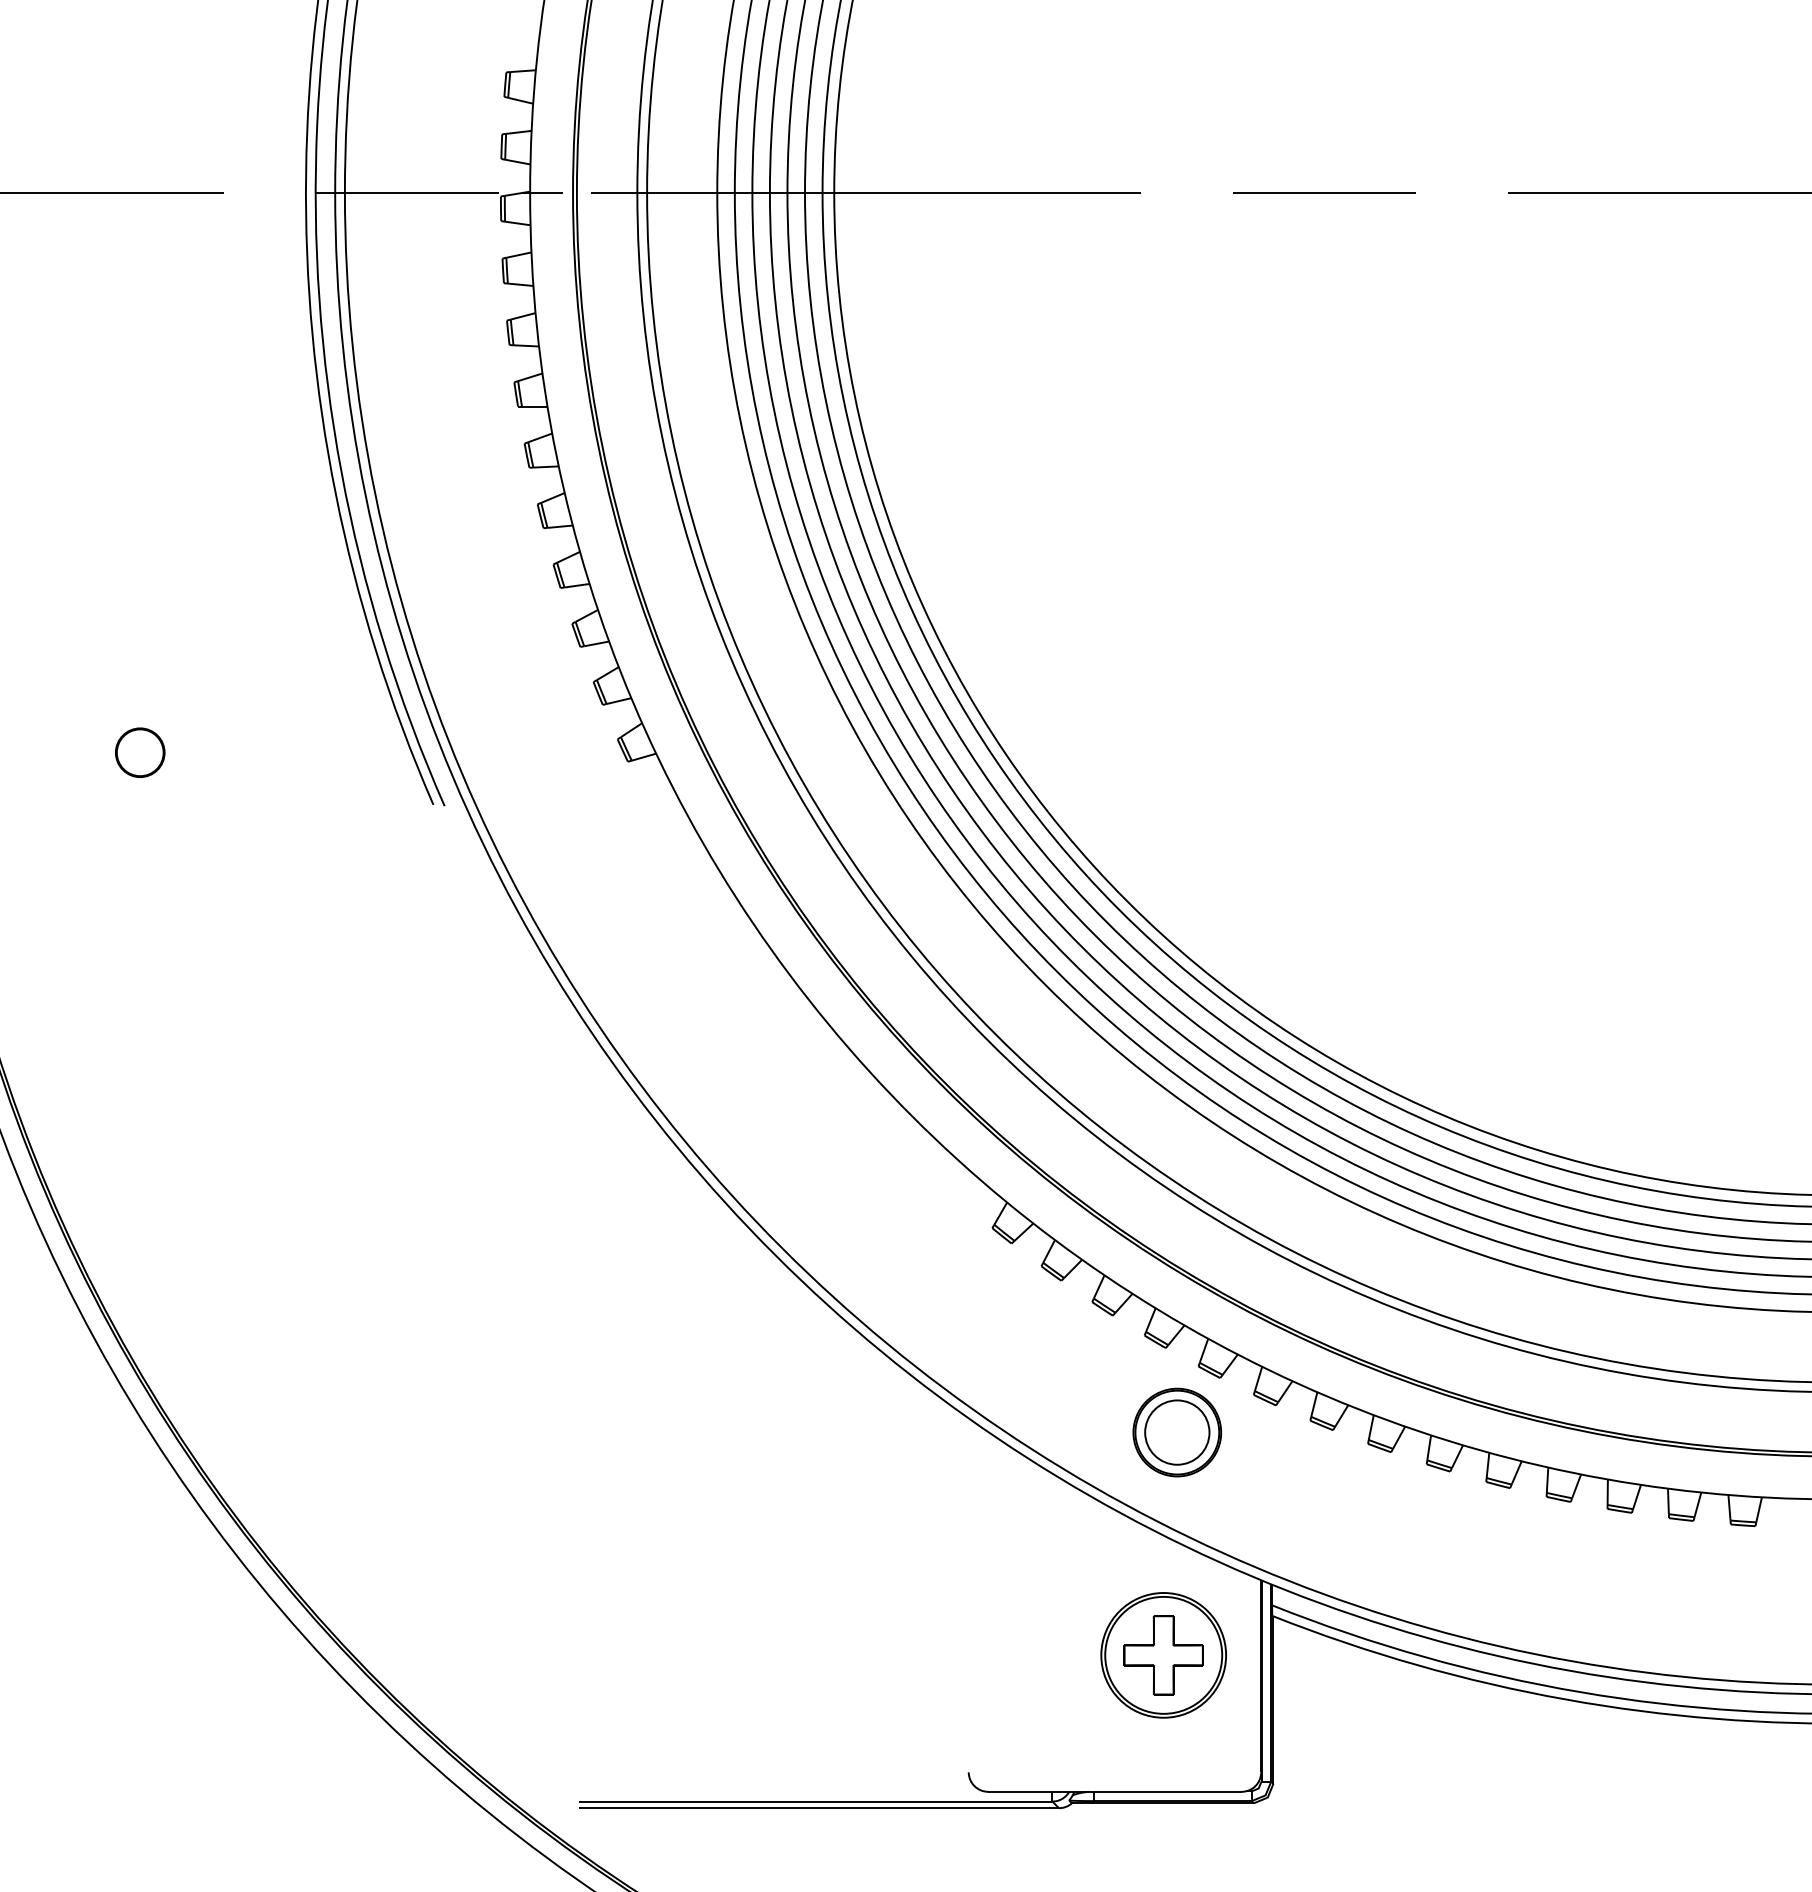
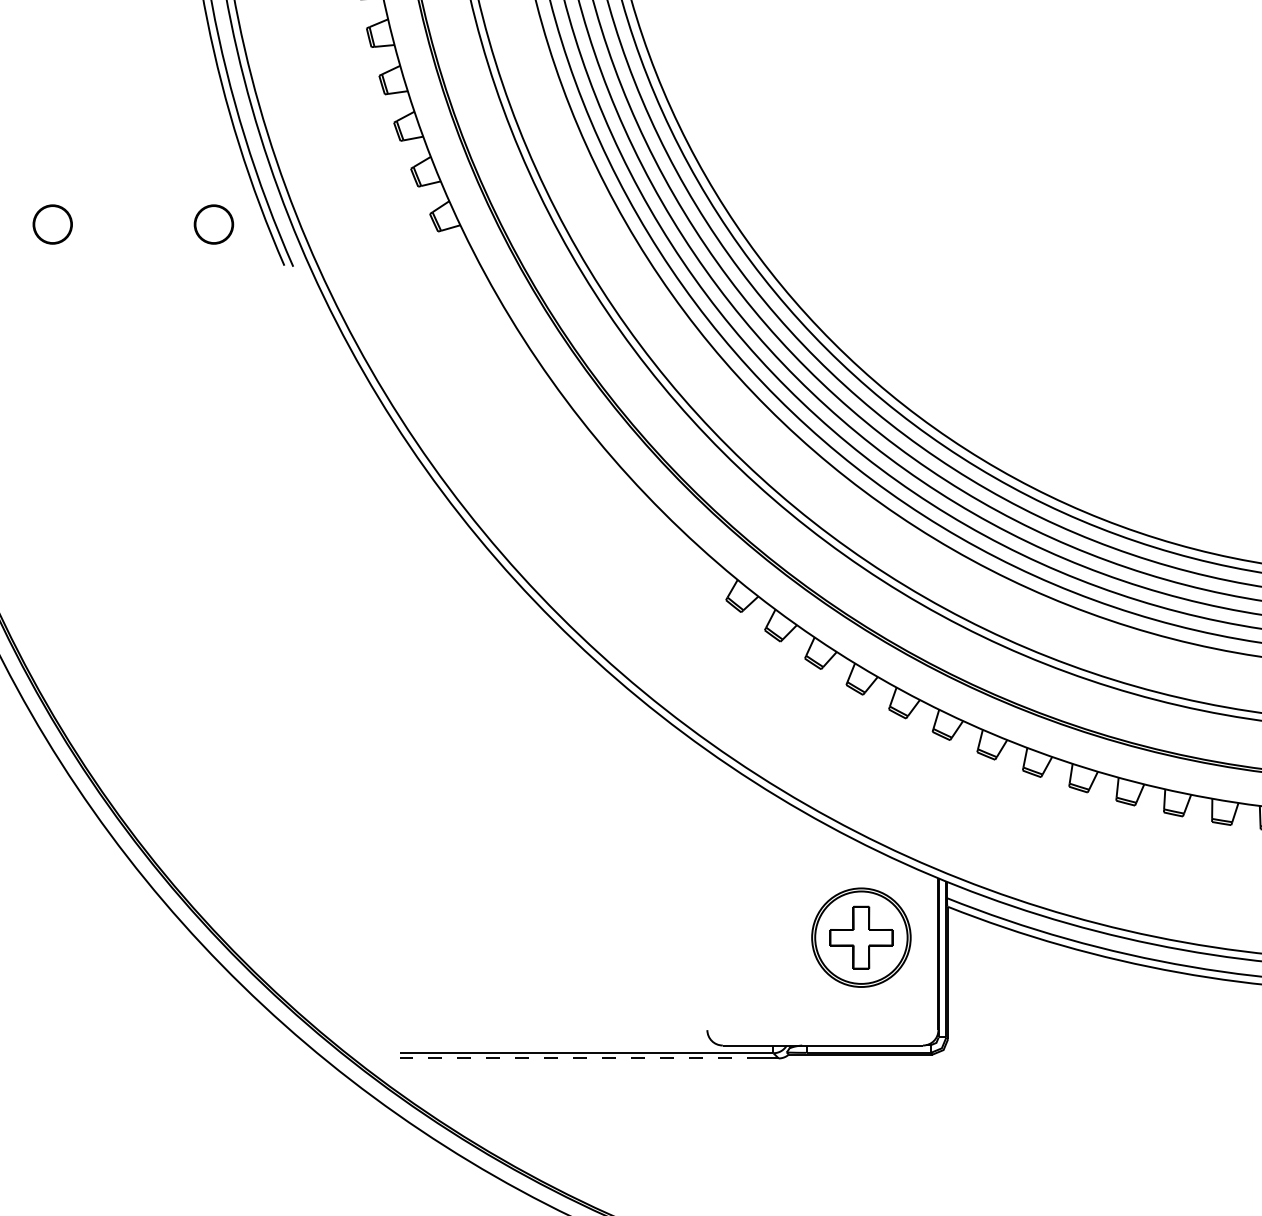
part: (344, 752) -> (214, 224), added
part: (1177, 1432) -> (872, 761), removed
line: (808, 1808) -> (580, 1058), solid -> dashed

